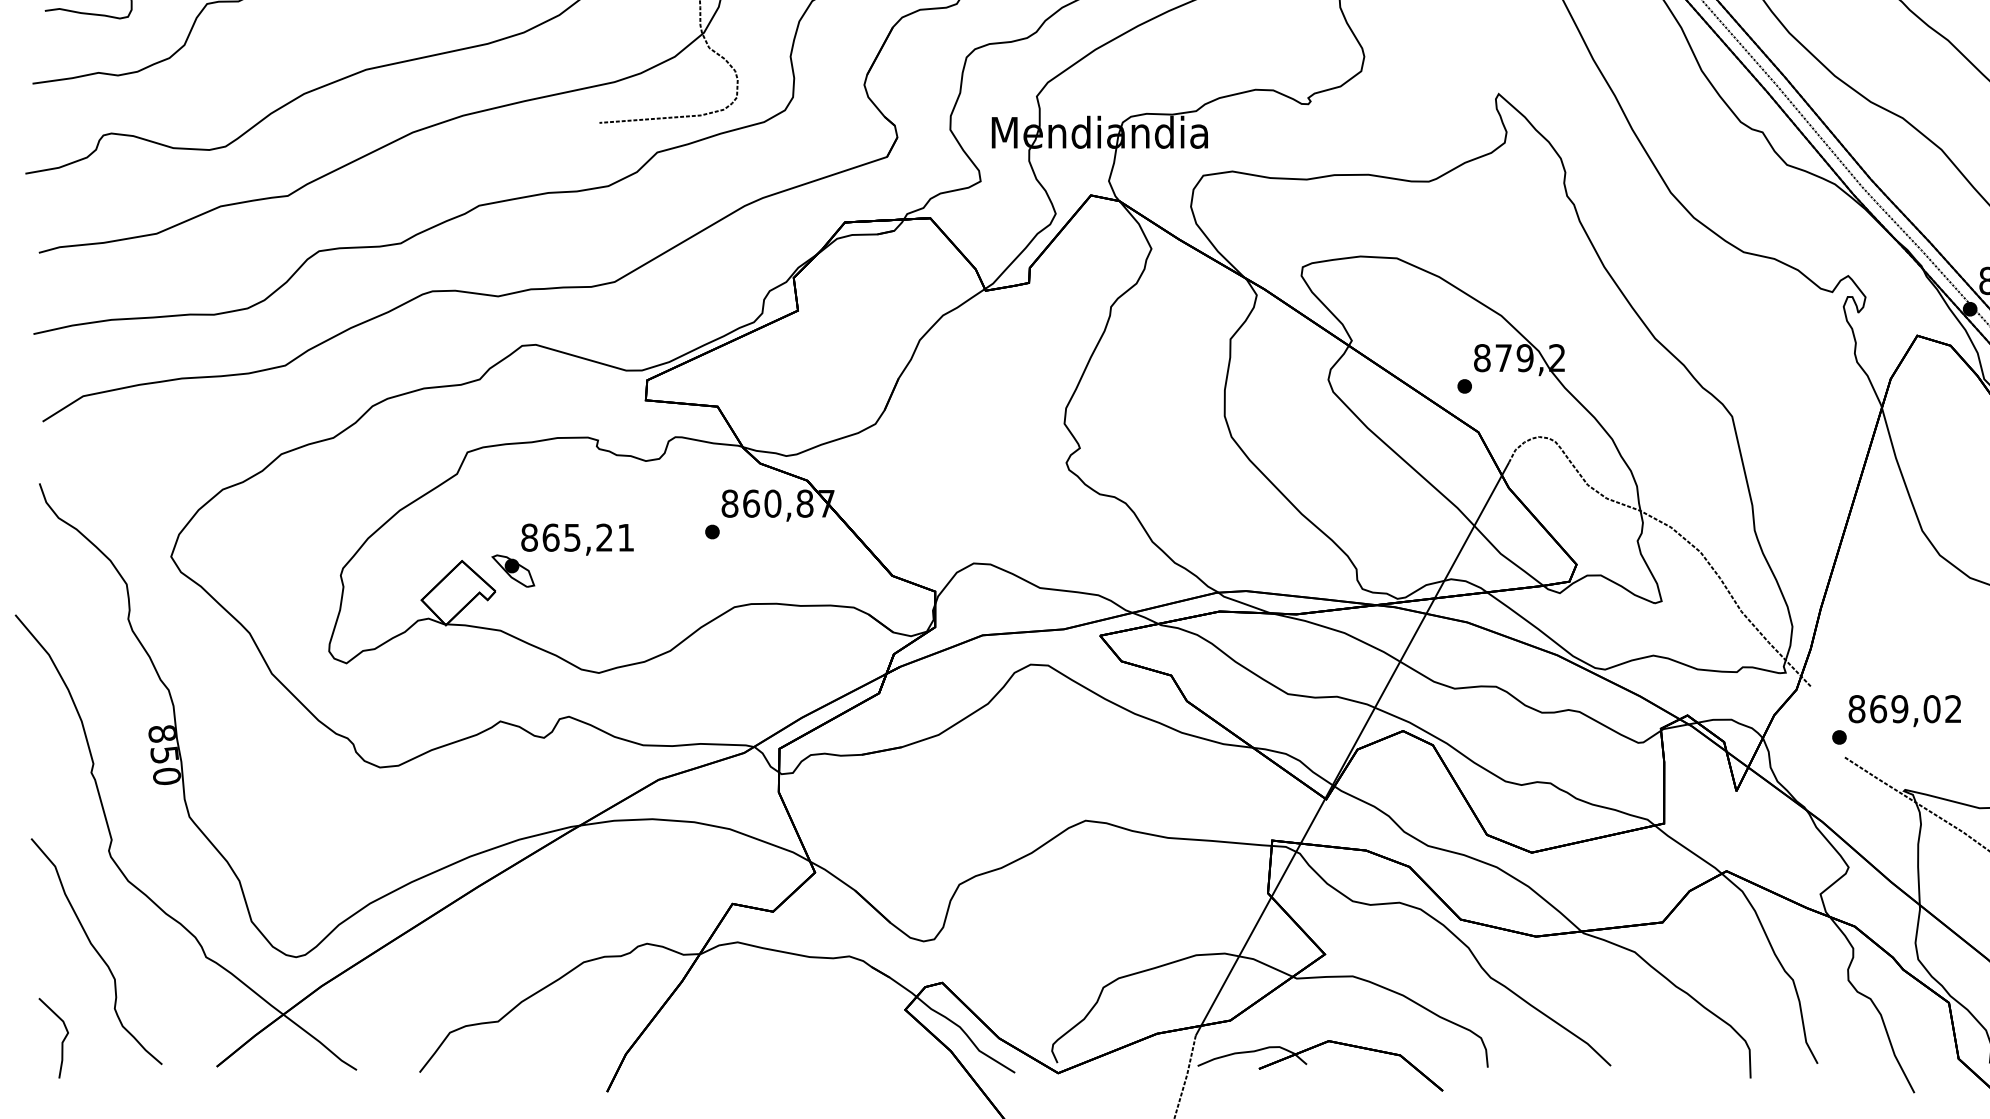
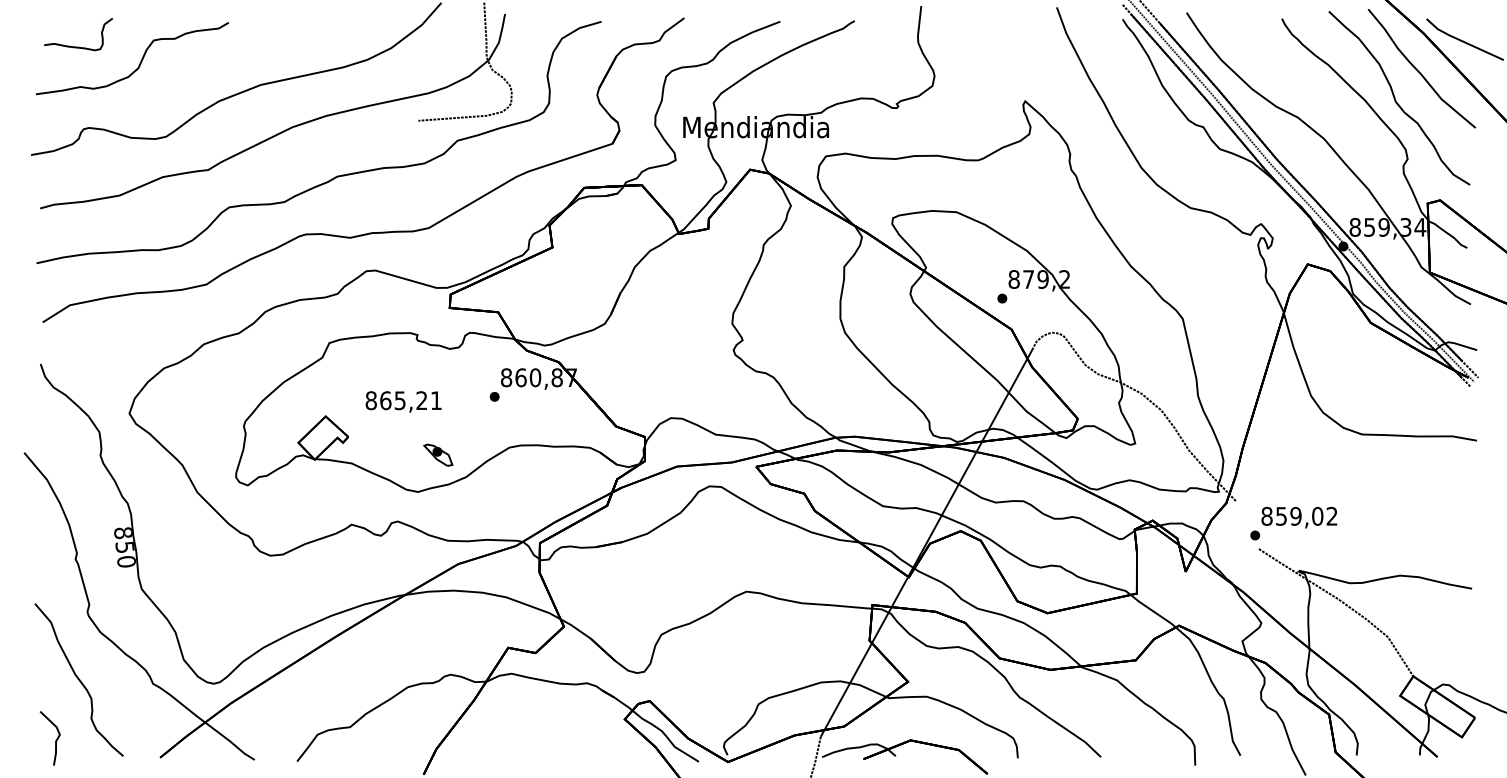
part: (513, 570) -> (438, 454), moved
text: (1878, 707) -> (1281, 515), 869,02 -> 859,02

